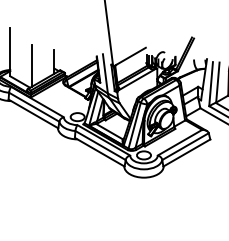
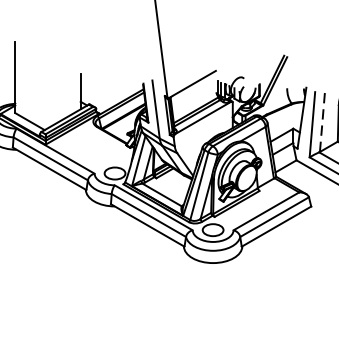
line: (32, 65) -> (48, 97), removed
line: (217, 82) -> (321, 122), solid -> dashed

